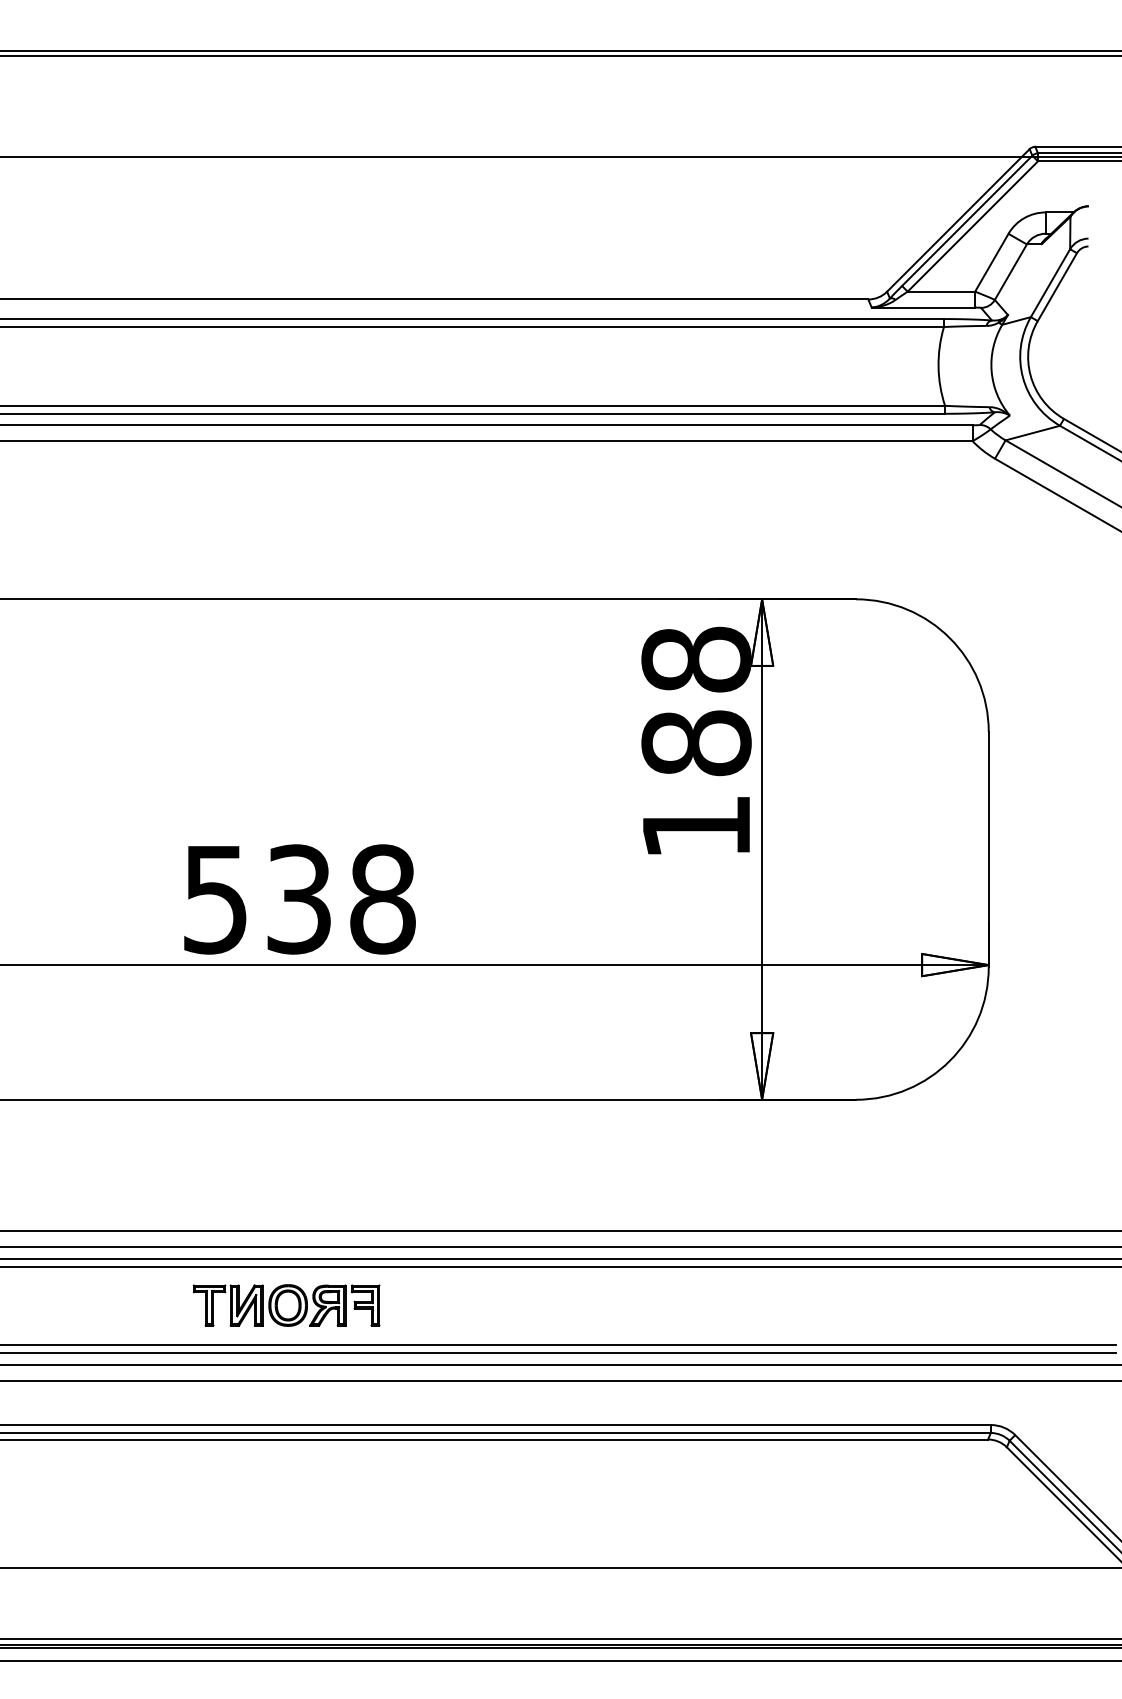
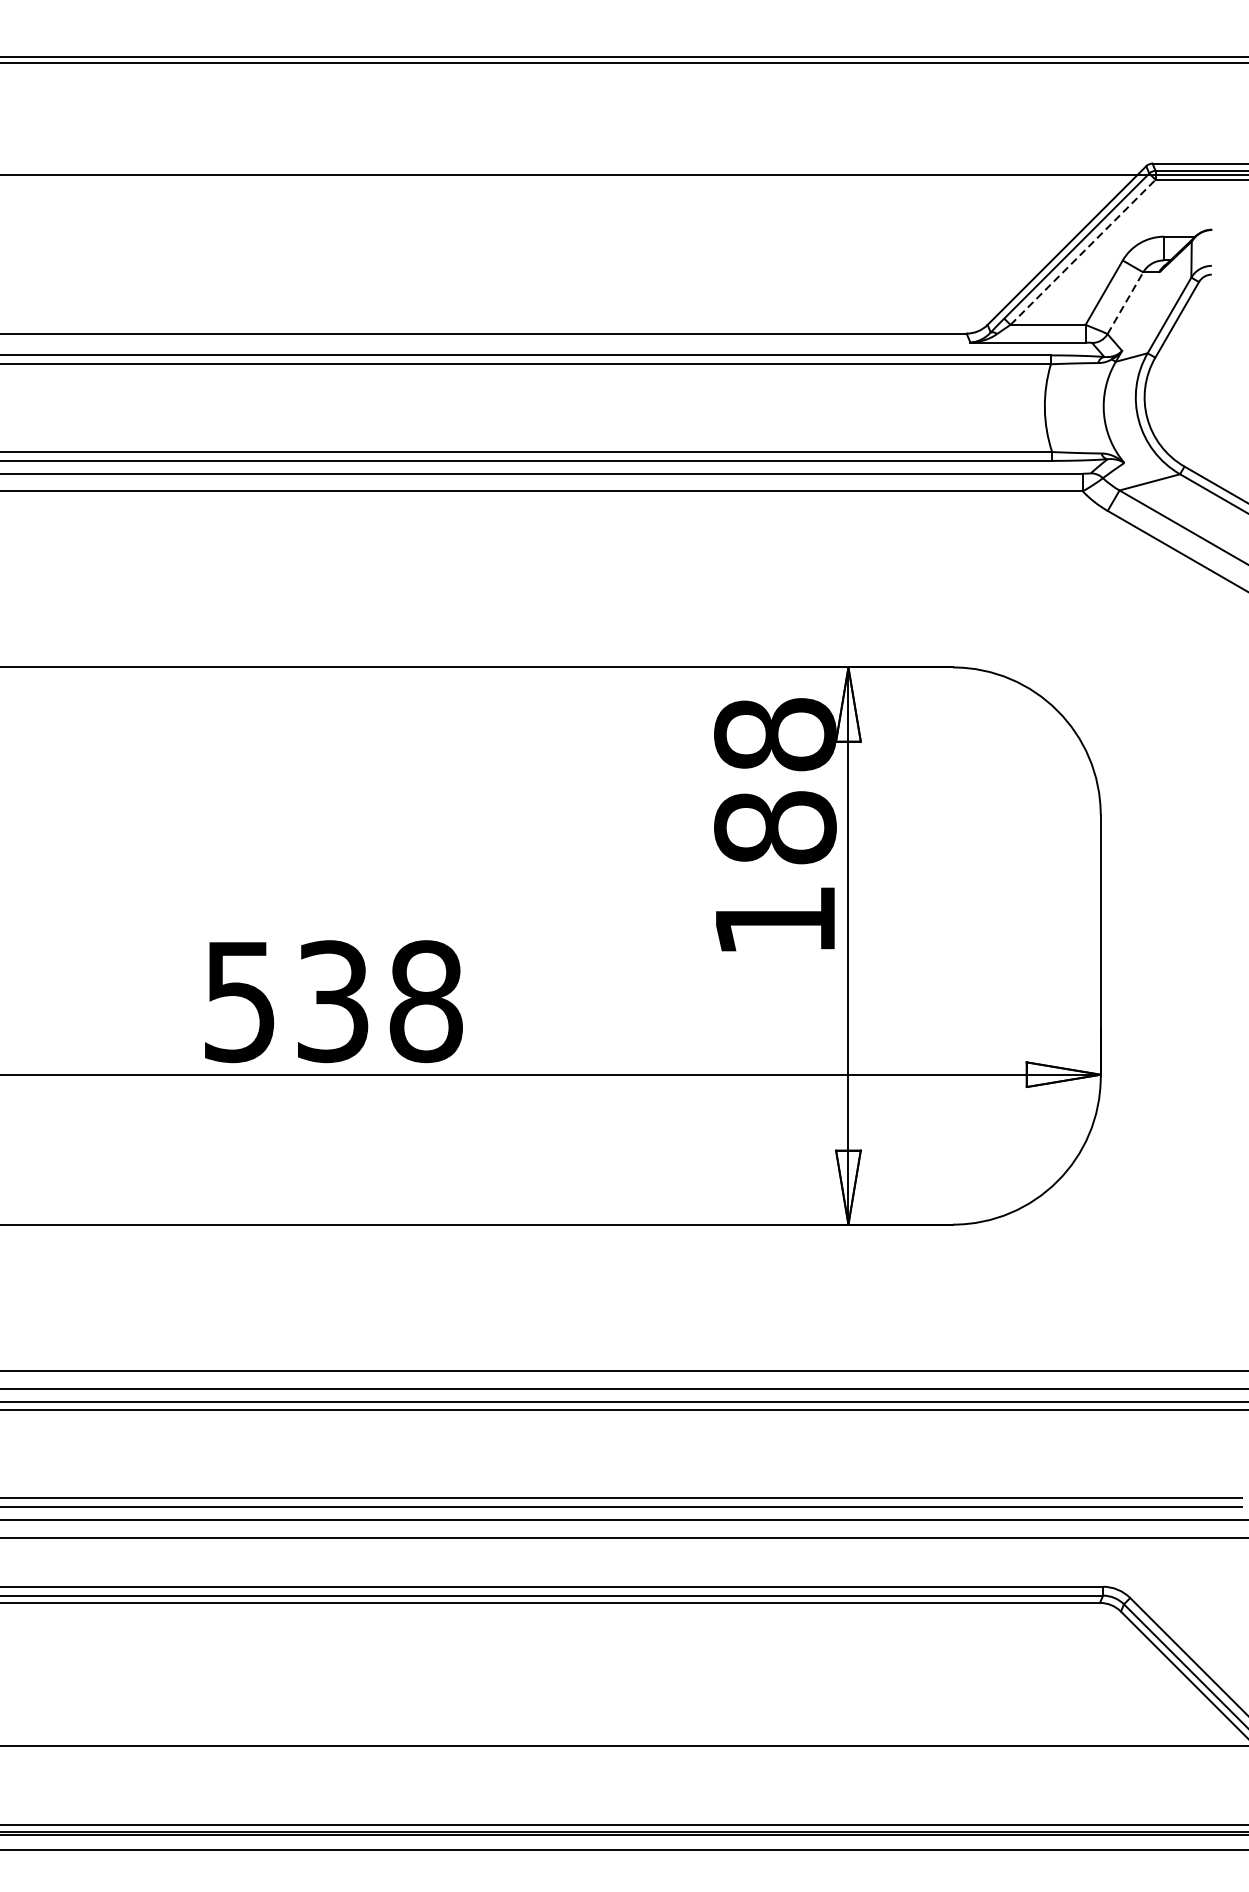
line: (973, 226) -> (1083, 252), solid -> dashed
line: (1011, 271) -> (1126, 302), solid -> dashed
part: (286, 1305) -> (318, 1453), removed

